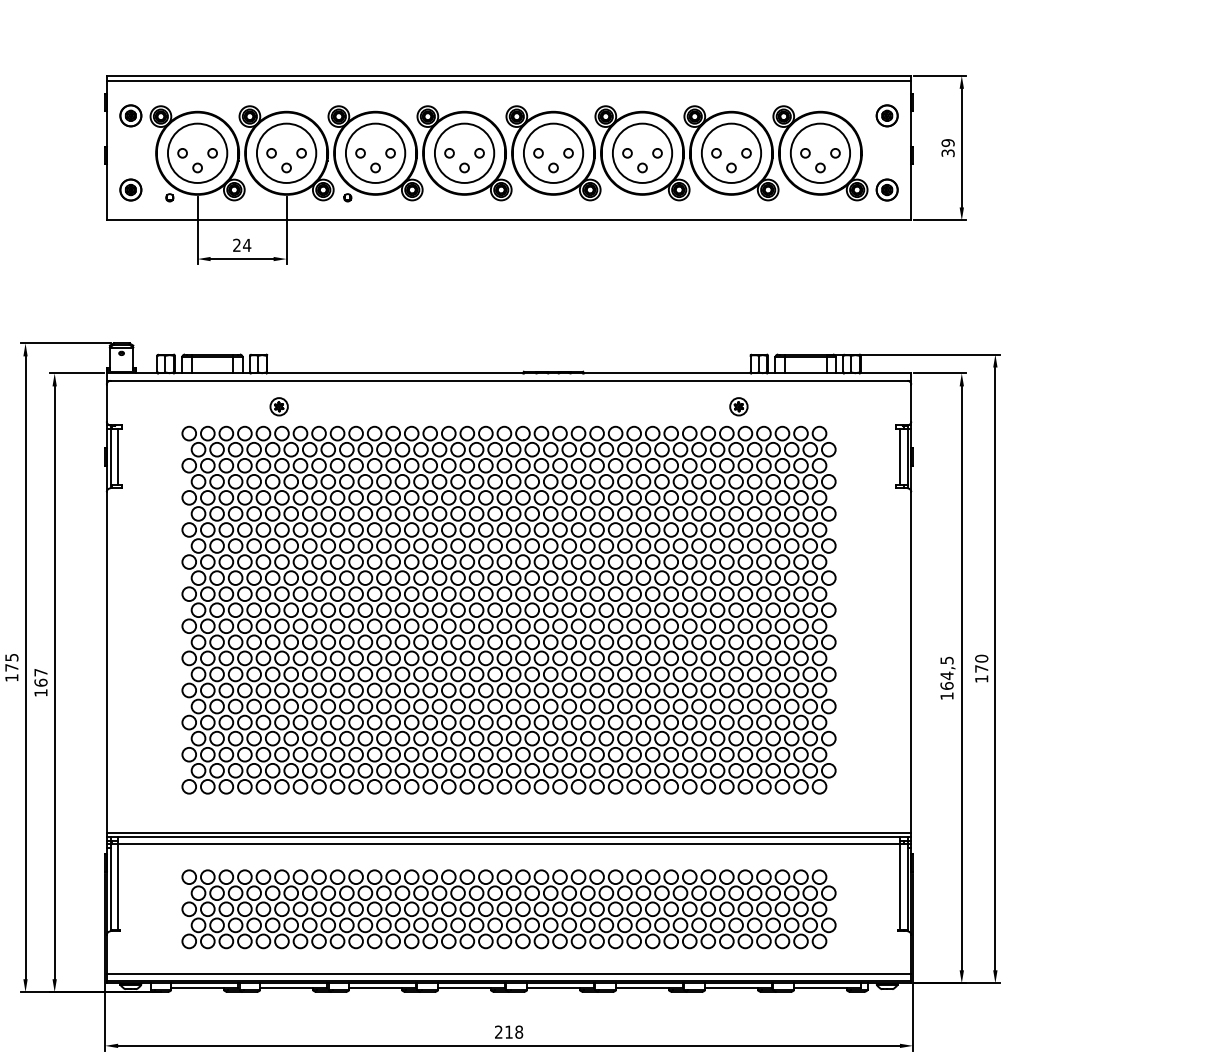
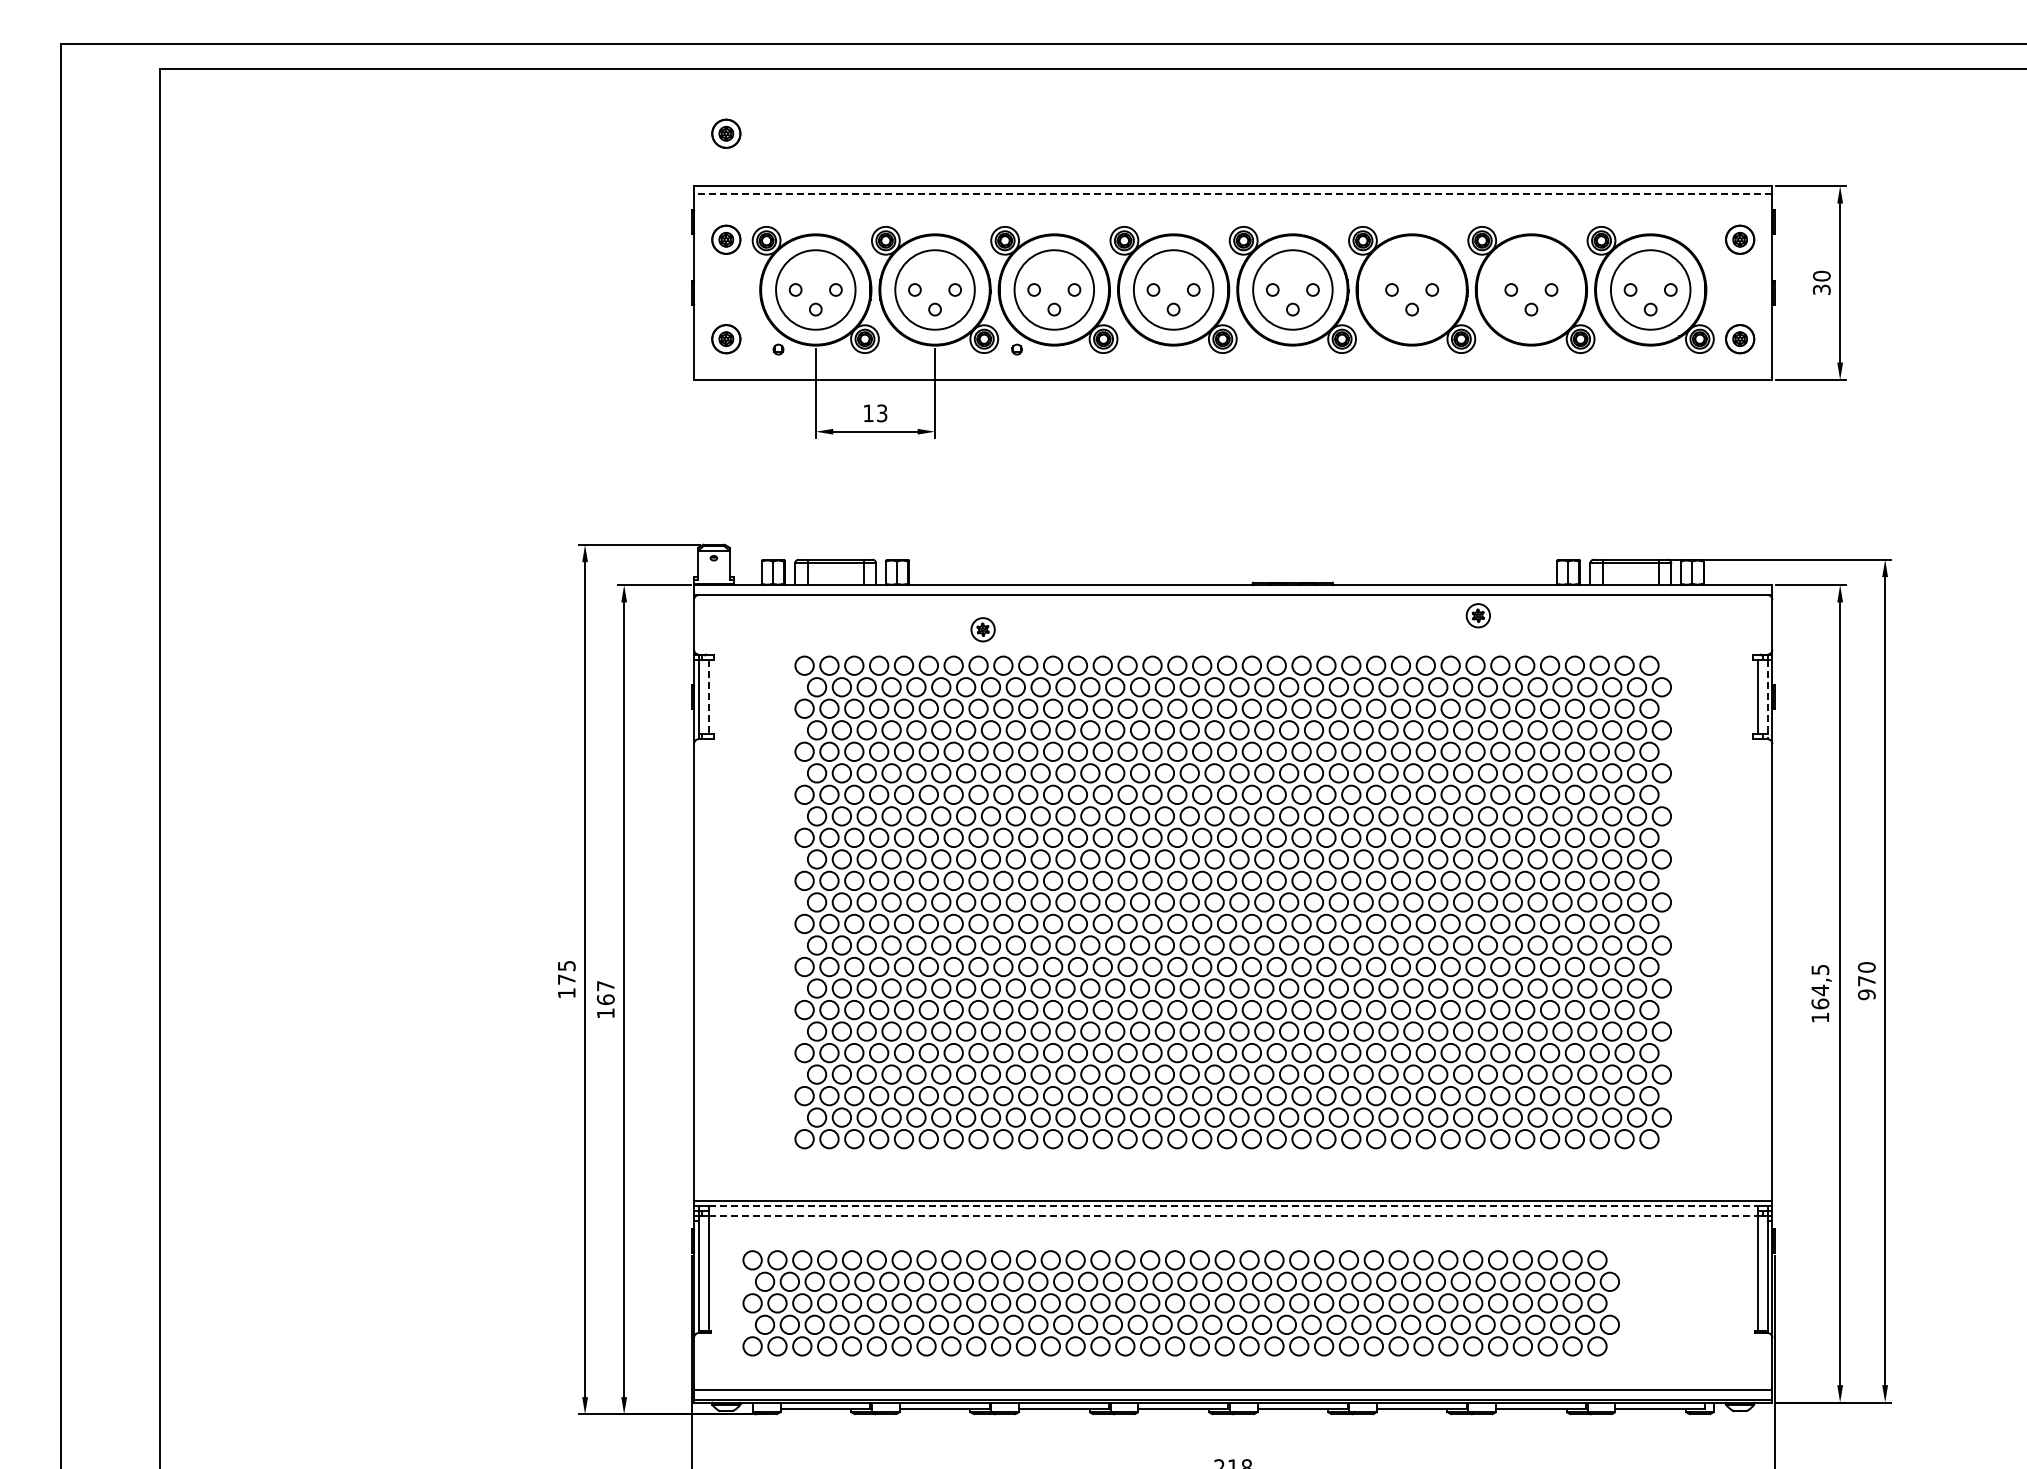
part: (131, 36) -> (726, 133), added
line: (508, 81) -> (1232, 193), solid -> dashed
text: (947, 142) -> (1821, 275), 39 -> 30
circle: (642, 152) -> (1411, 289), removed
circle: (731, 152) -> (1531, 289), removed
text: (242, 245) -> (875, 413), 24 -> 13
part: (278, 406) -> (982, 629), moved
part: (738, 406) -> (1477, 615), moved
line: (117, 457) -> (708, 697), solid -> dashed
line: (907, 458) -> (1767, 699), solid -> dashed
text: (981, 678) -> (1866, 994), 170 -> 970
line: (509, 837) -> (1233, 1206), solid -> dashed
line: (509, 844) -> (1233, 1216), solid -> dashed
part: (508, 909) -> (1180, 1303), moved

